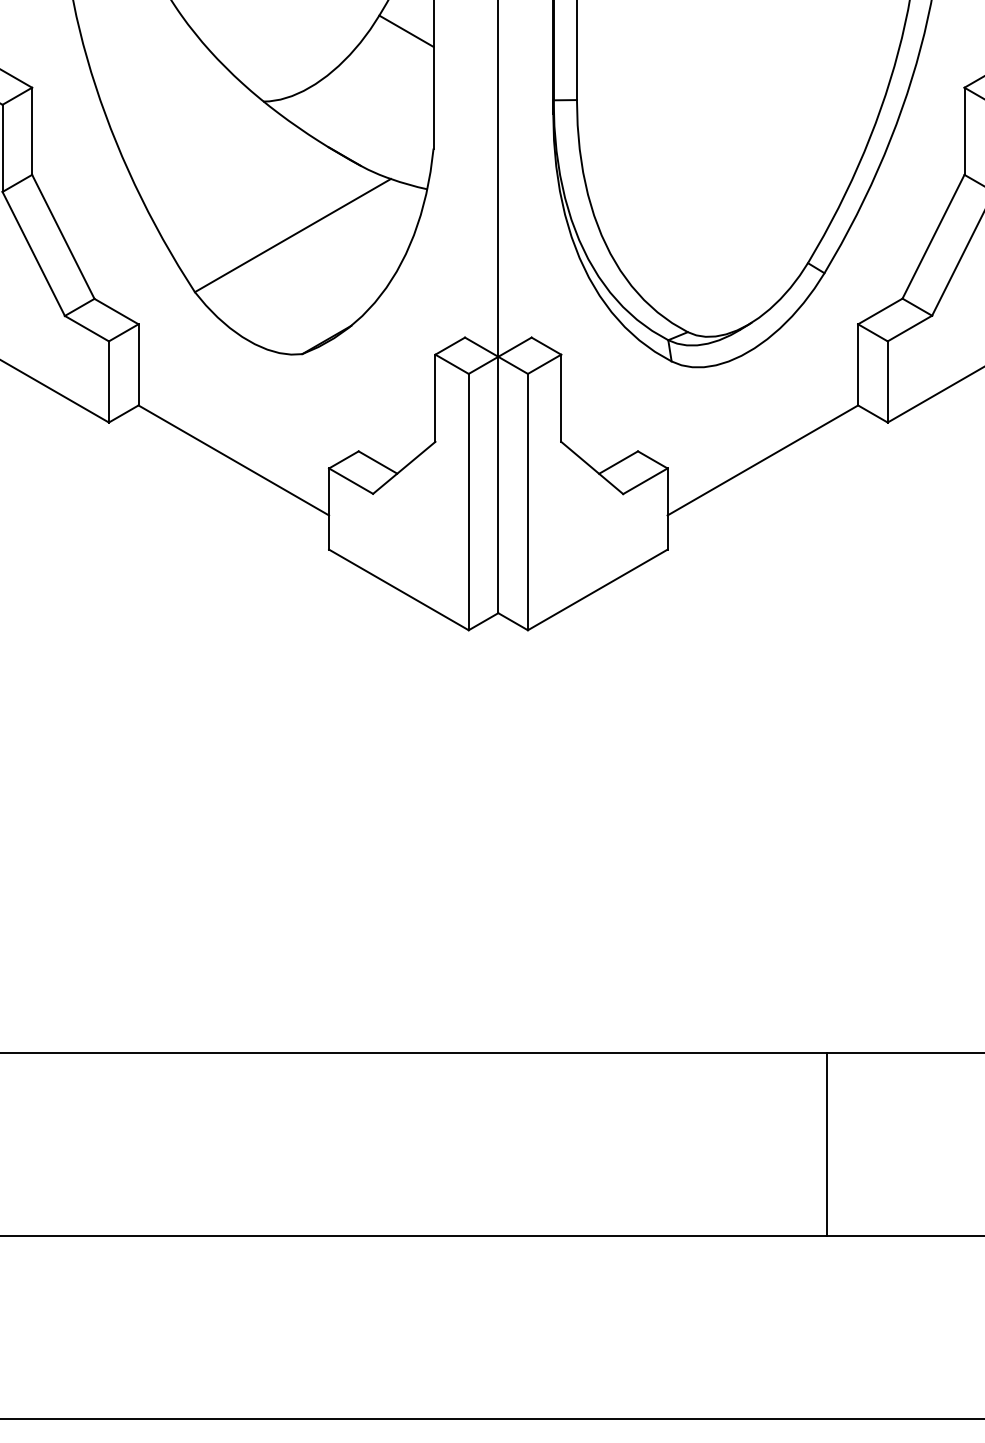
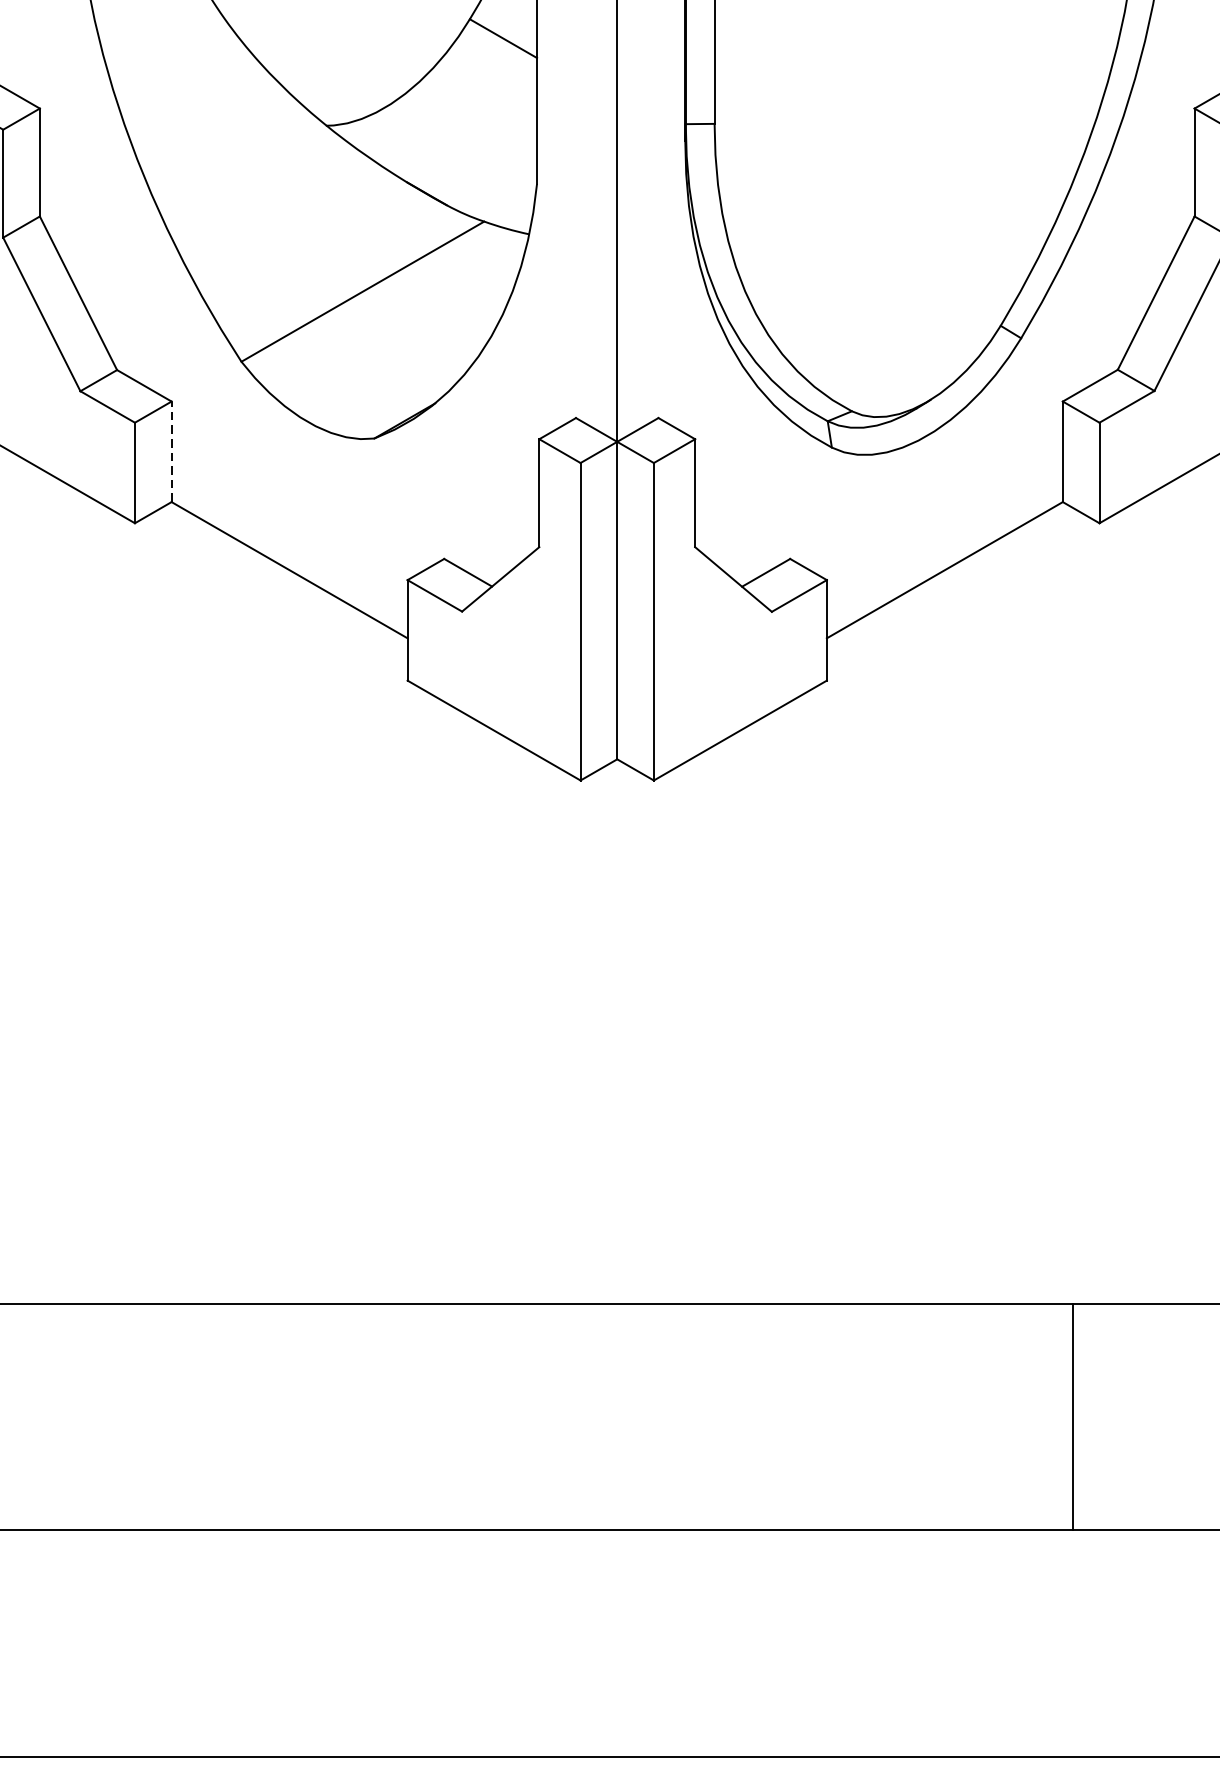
line: (138, 364) -> (171, 451), solid -> dashed
line: (826, 1143) -> (1073, 1416), moved

